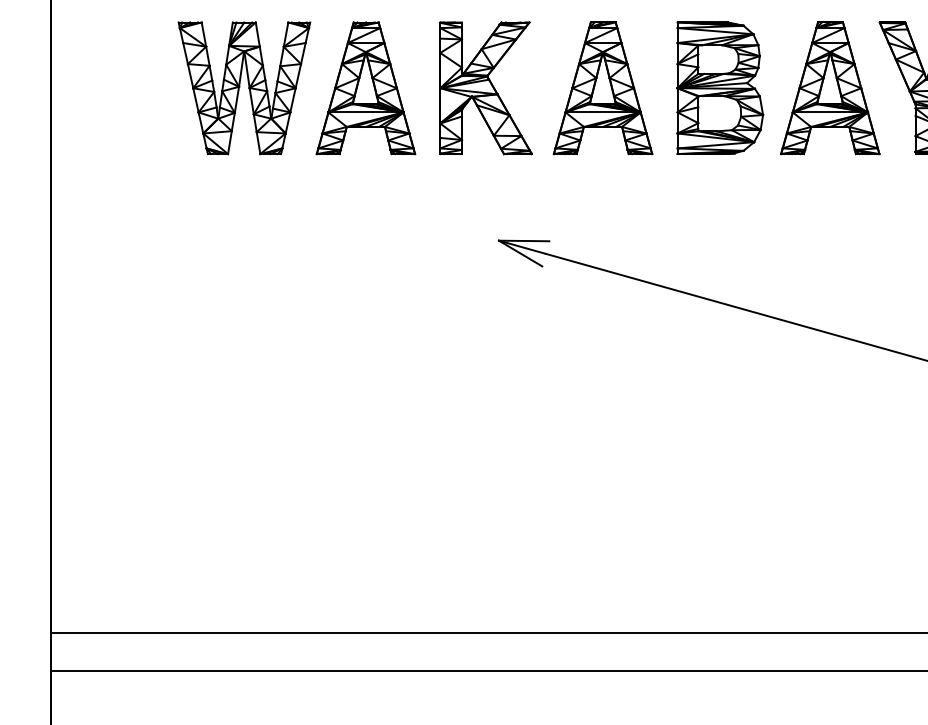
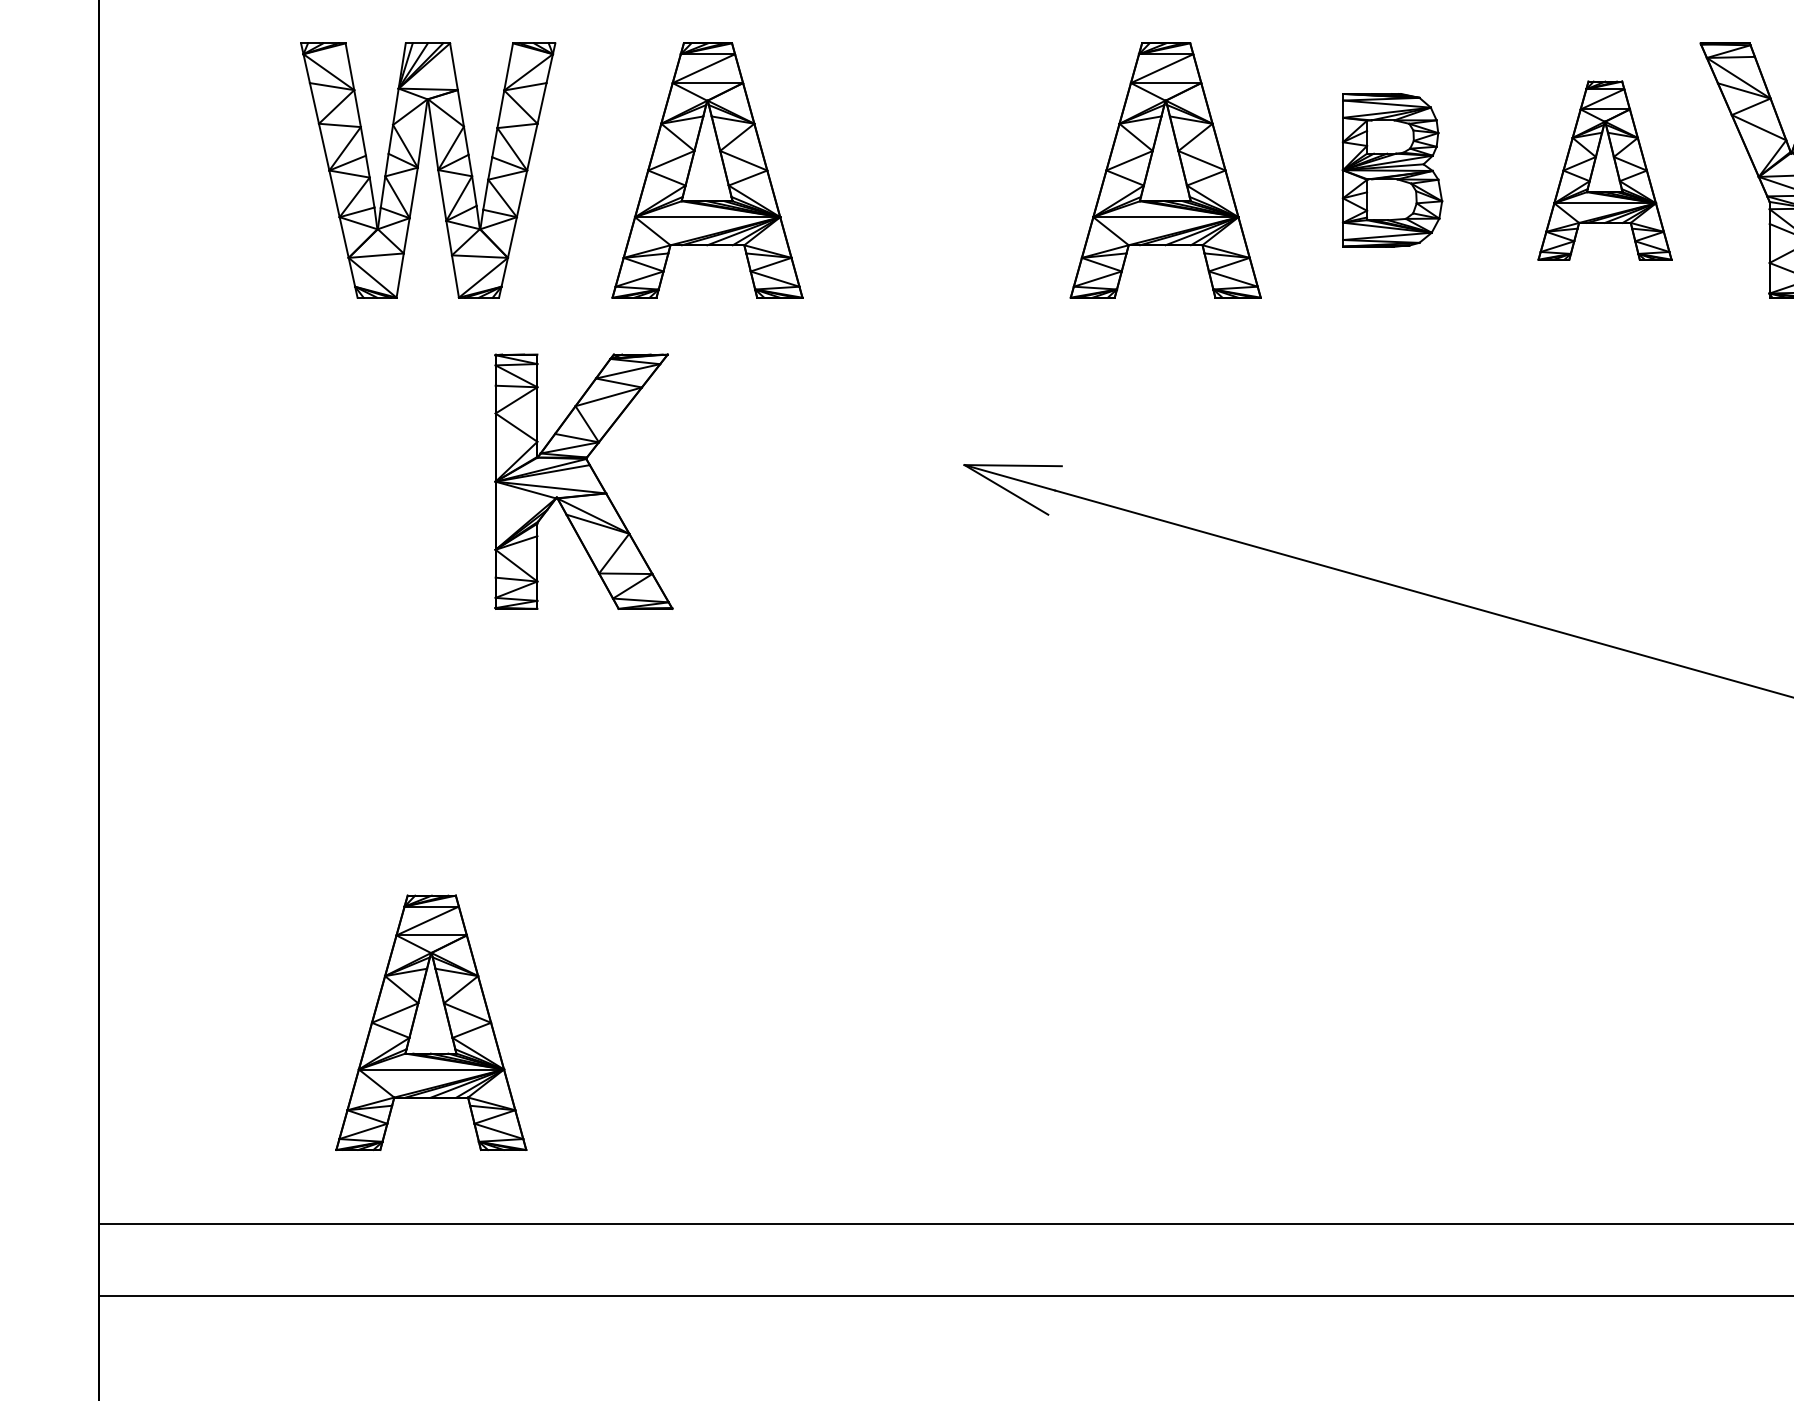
part: (720, 87) -> (1392, 169), size x0.6
part: (244, 88) -> (428, 170), moved
part: (485, 88) -> (582, 482), moved
part: (830, 88) -> (1605, 170), size x0.7
part: (222, 529) -> (430, 1023), added

